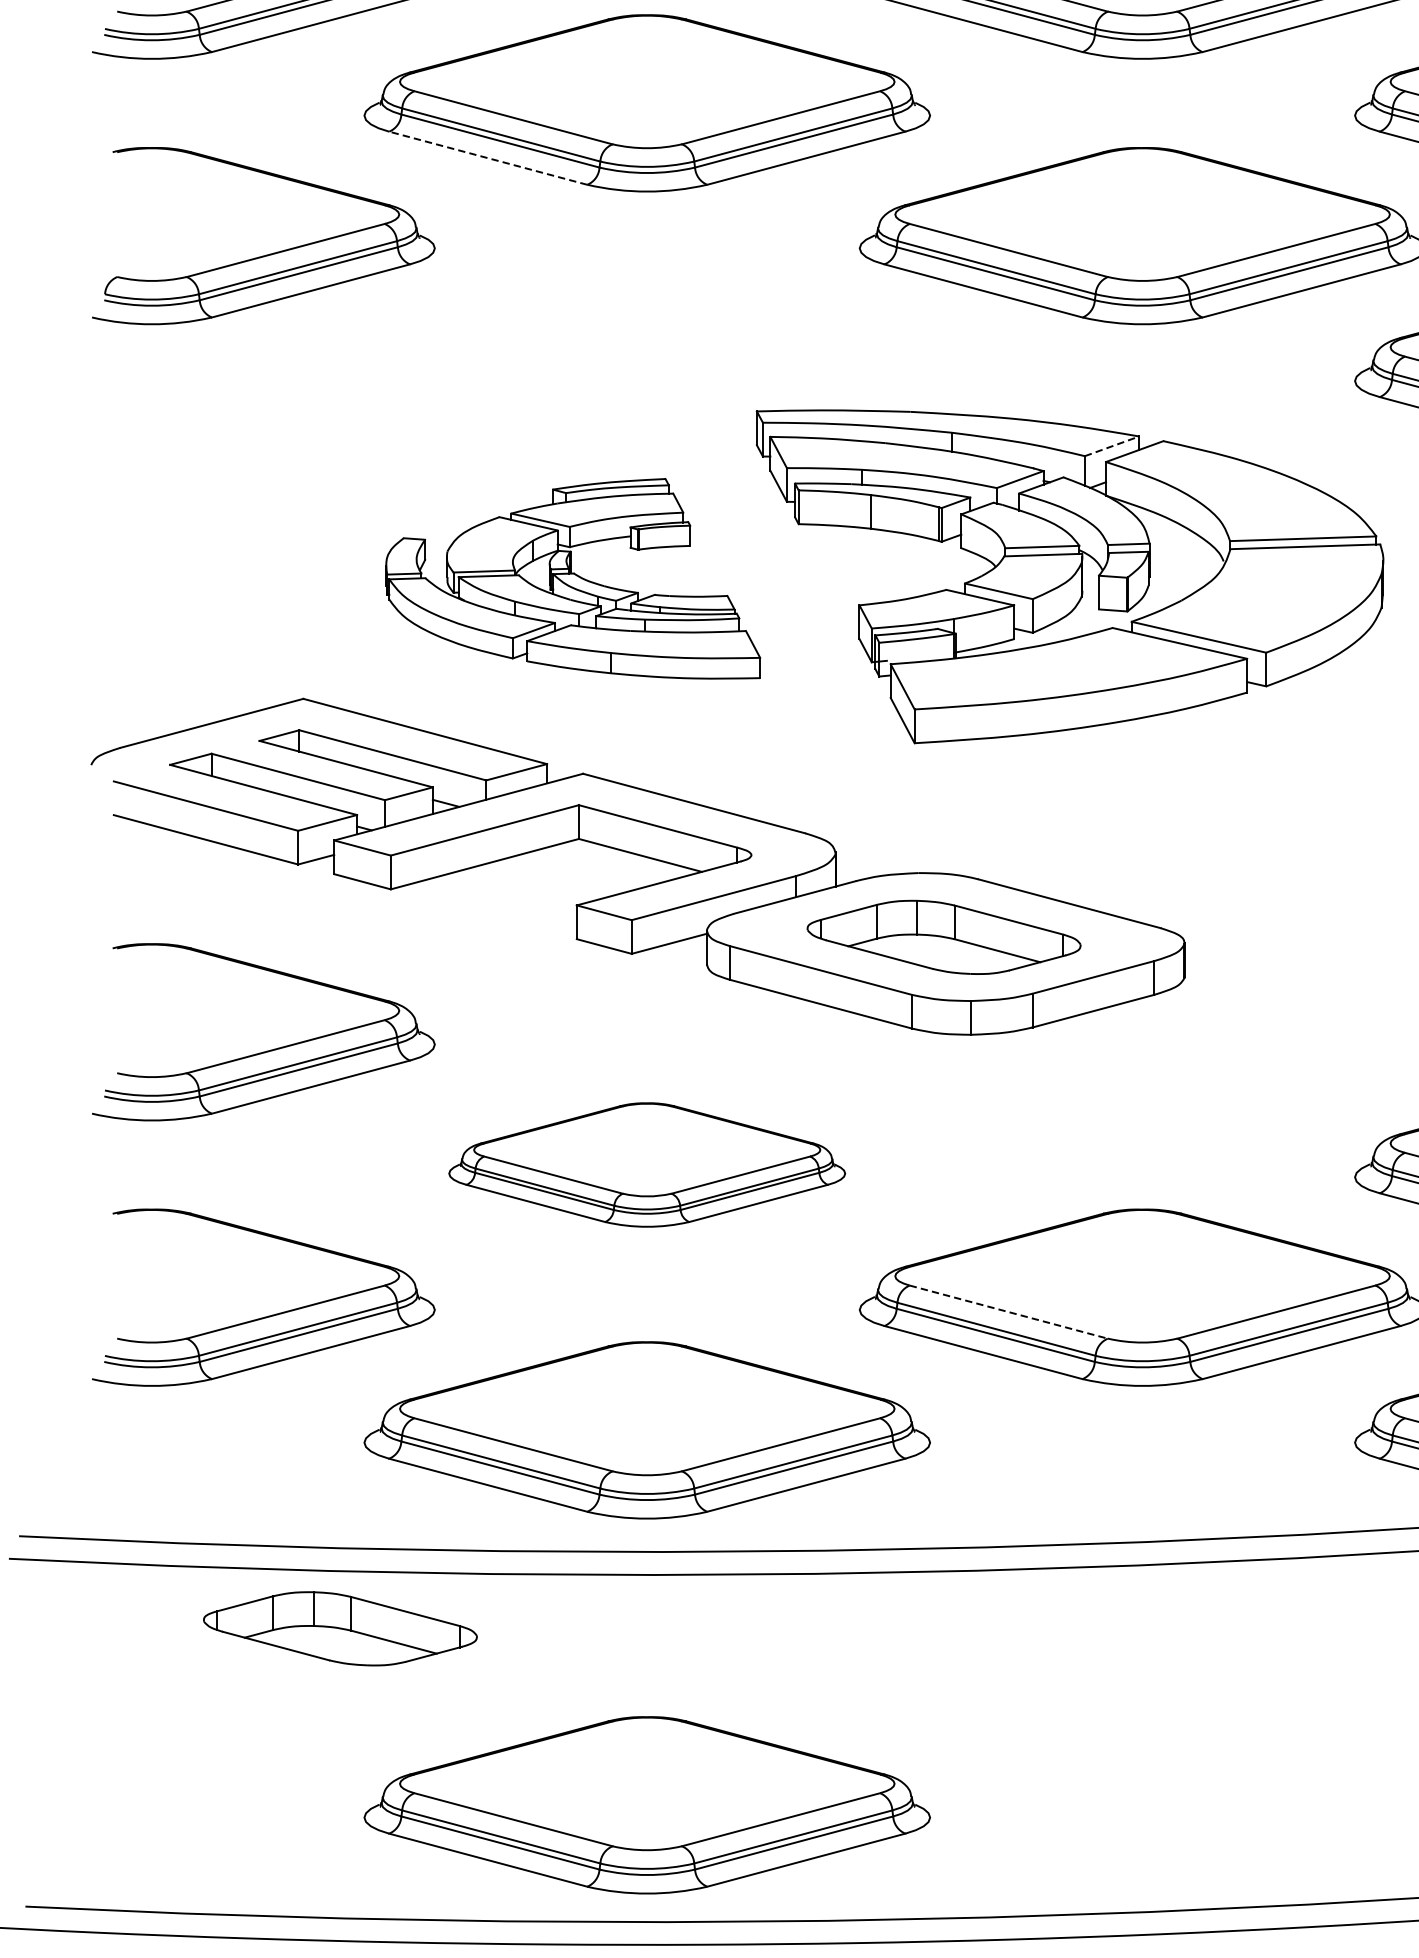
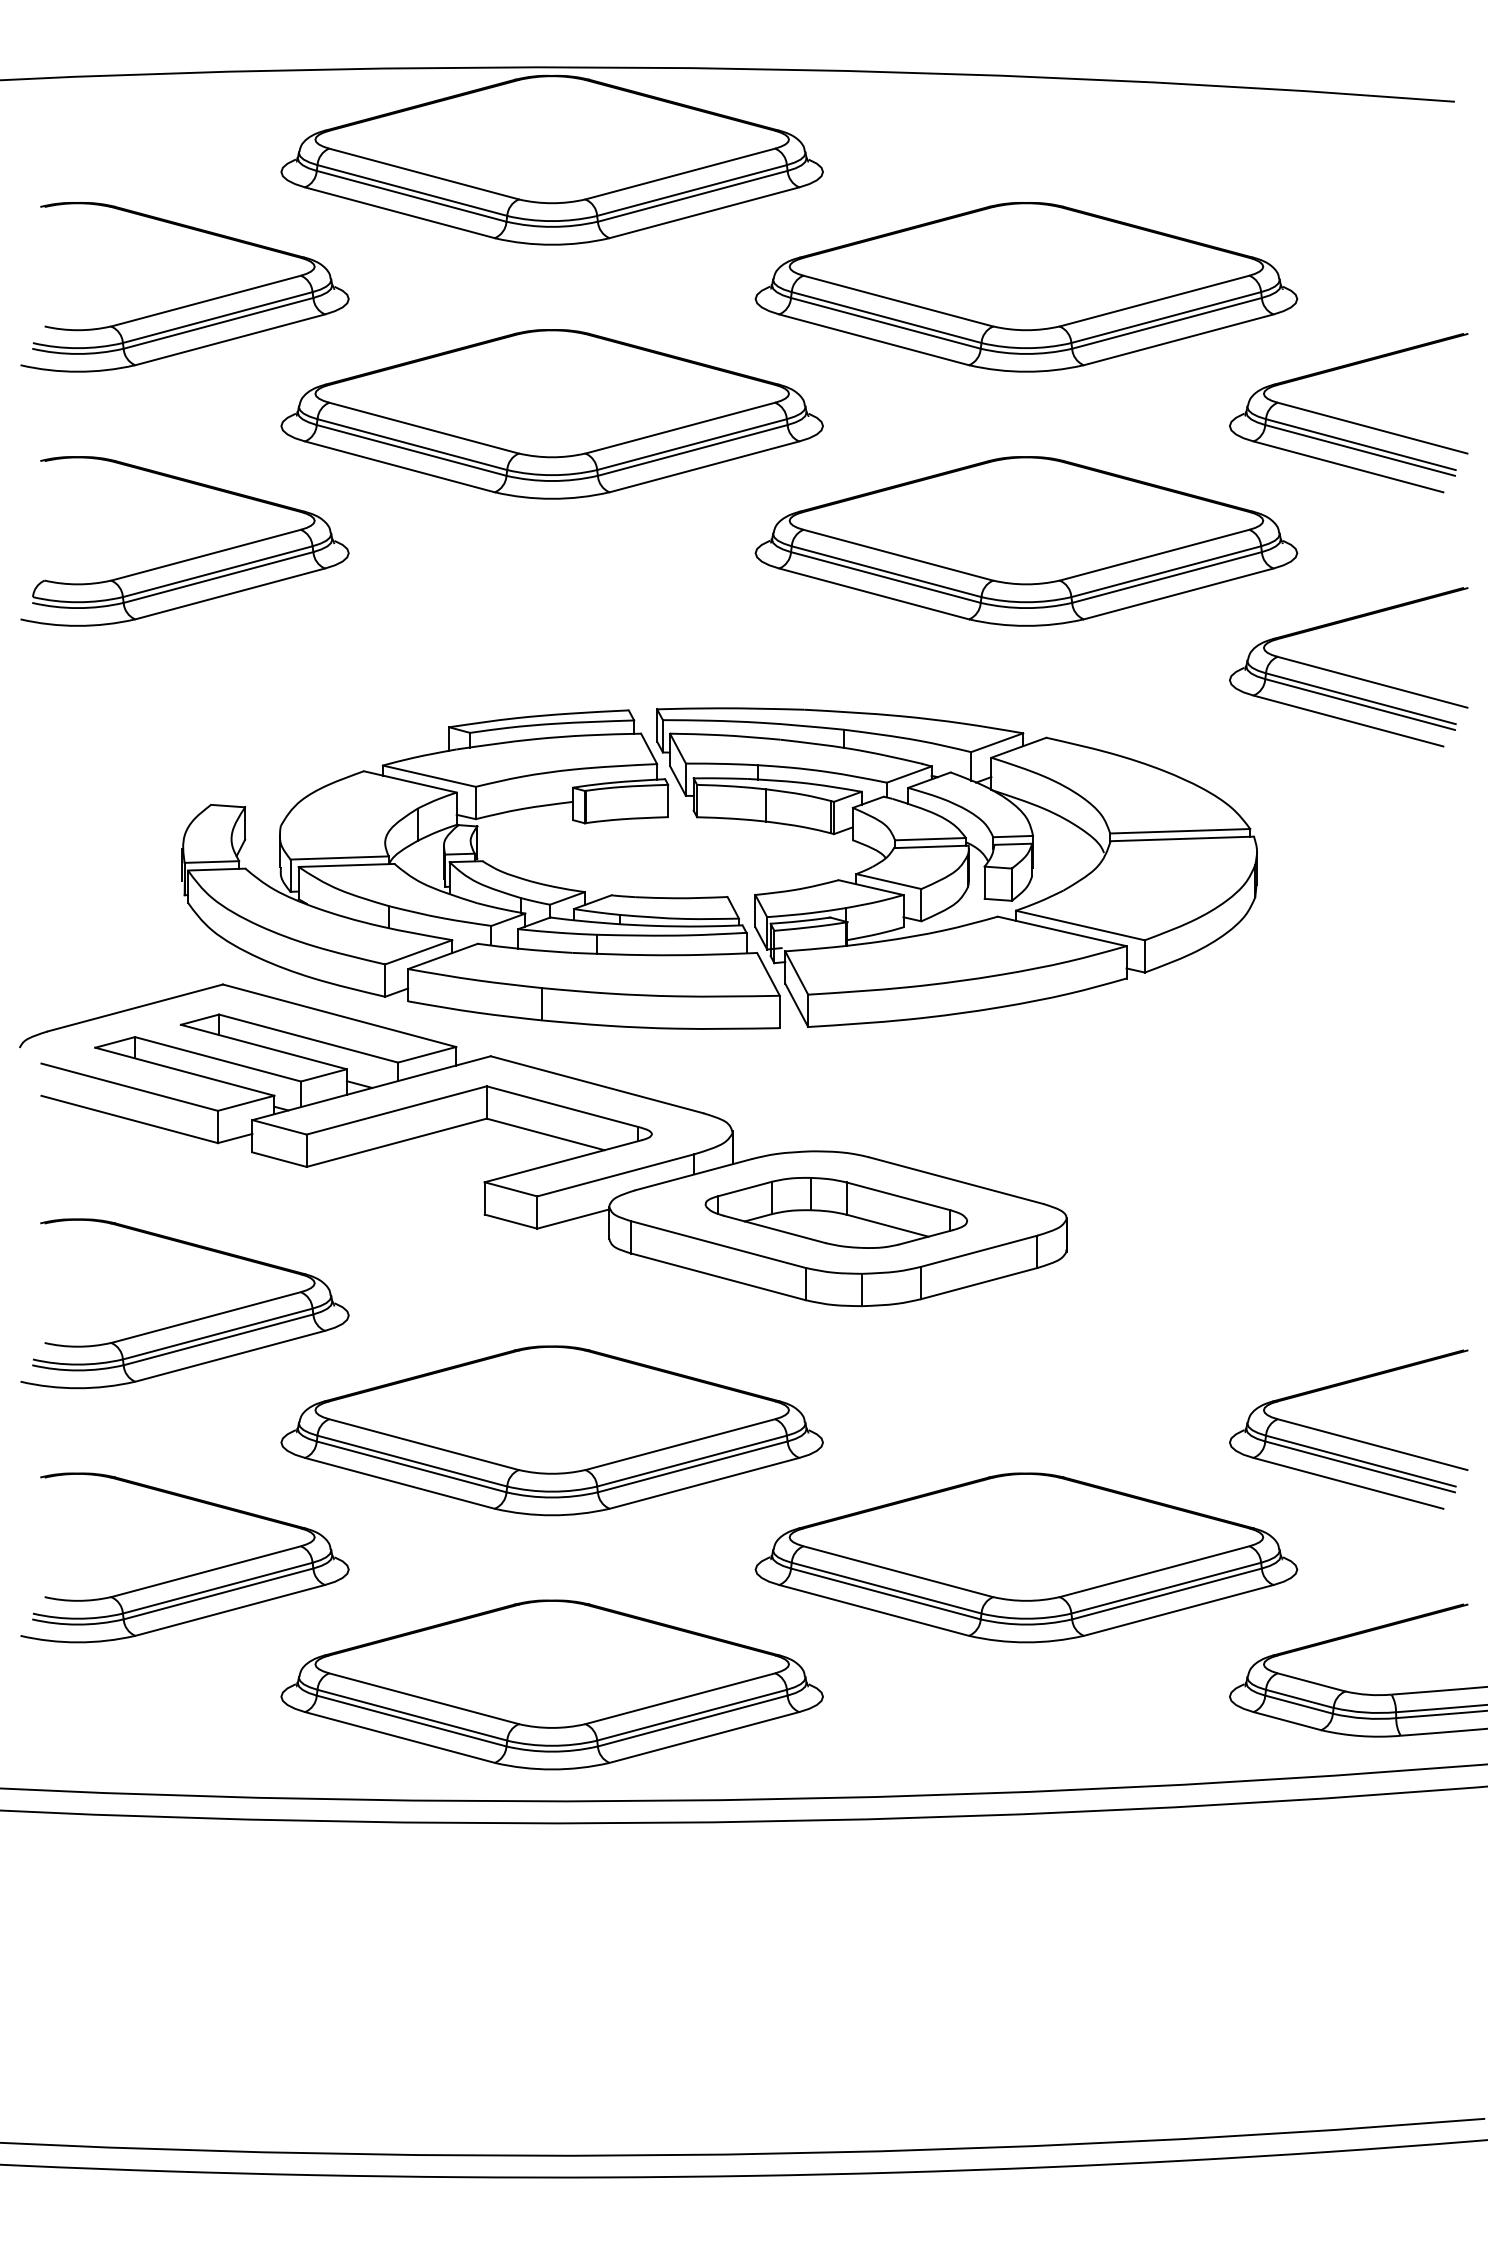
line: (487, 157) -> (399, 466), dashed -> solid
line: (1112, 446) -> (997, 742), dashed -> solid
part: (572, 578) -> (480, 869), size x1.67
part: (646, 1164) -> (551, 1430), size x1.43
line: (1008, 1311) -> (898, 1571), dashed -> solid
part: (340, 1628) -> (258, 1874), removed
part: (646, 1804) -> (551, 2043), removed

